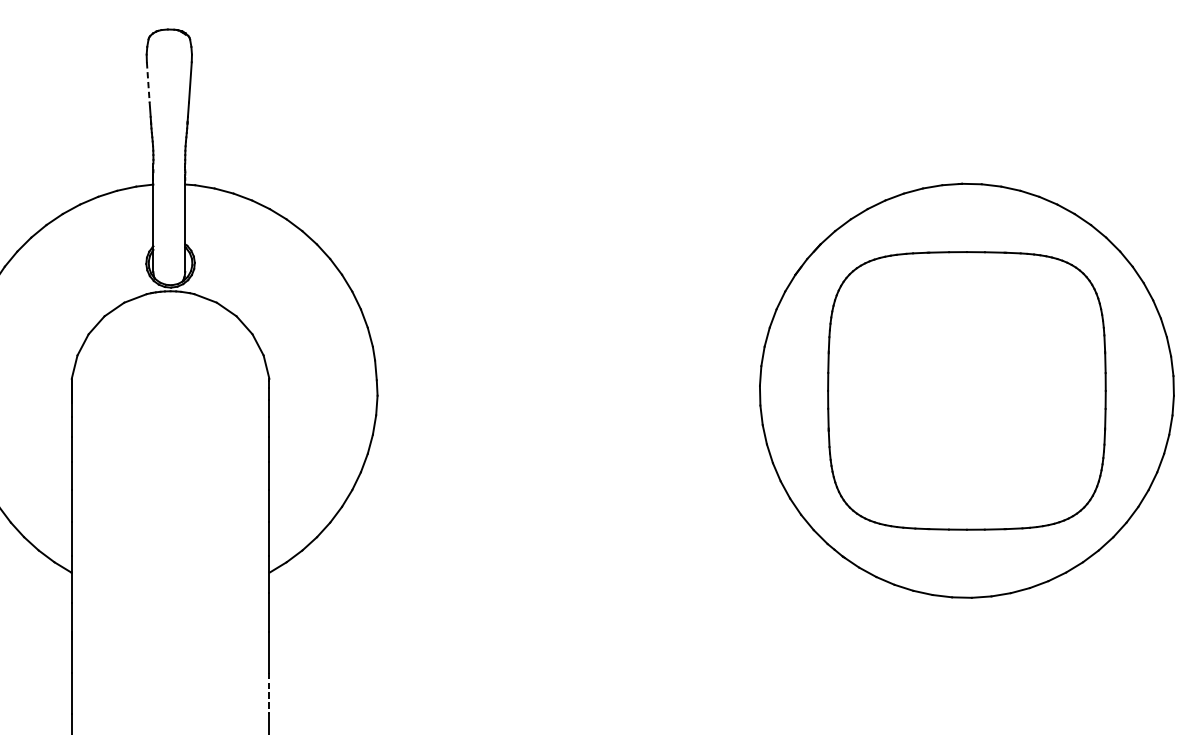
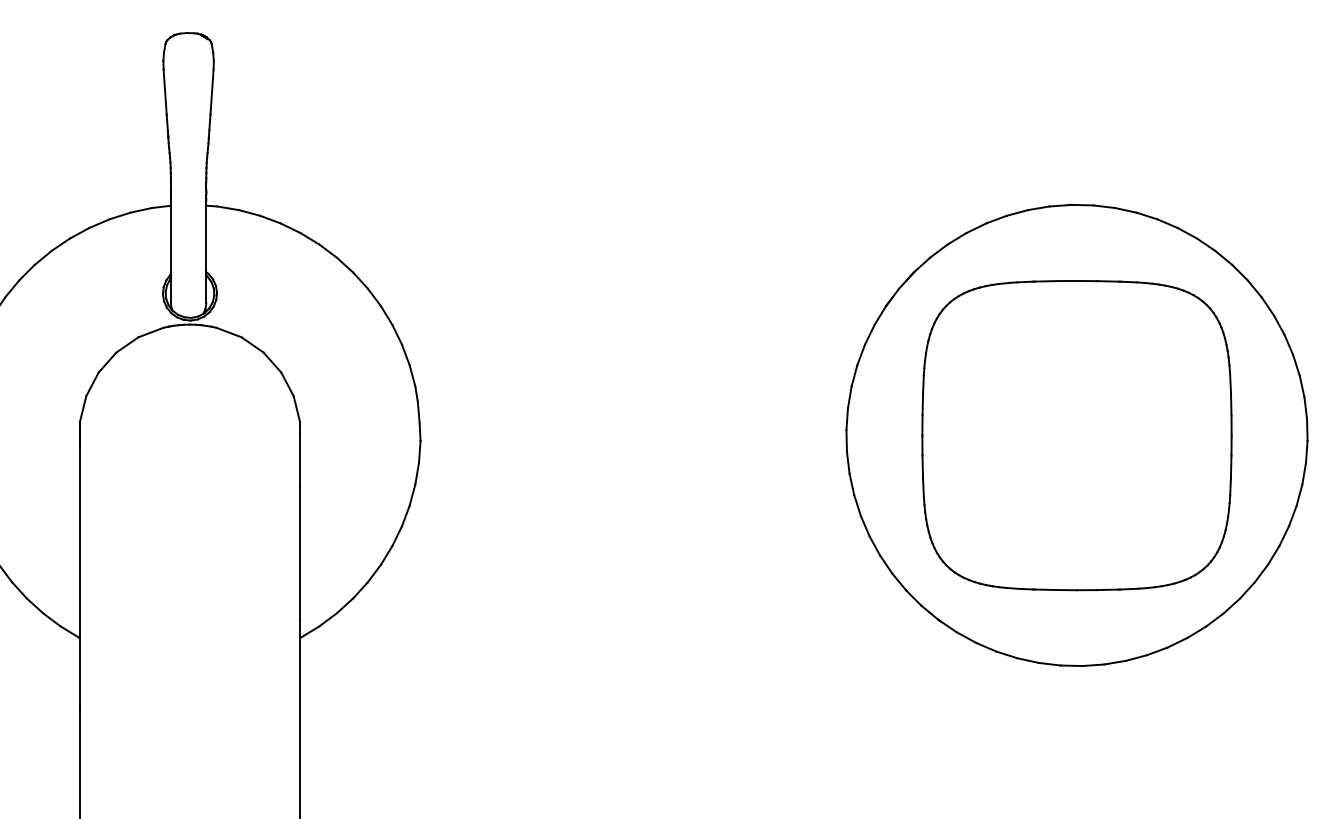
line: (148, 81) -> (165, 91), dashed -> solid
line: (269, 693) -> (300, 772), dashed -> solid

